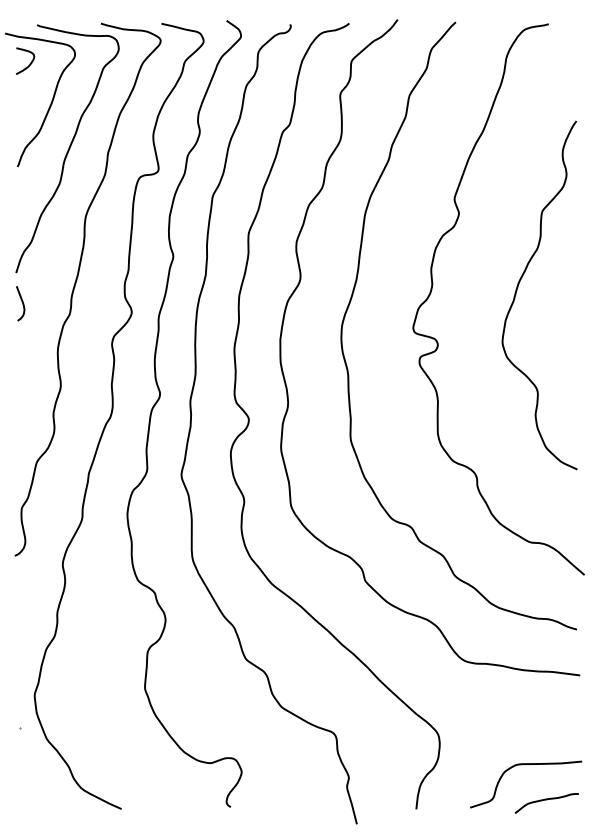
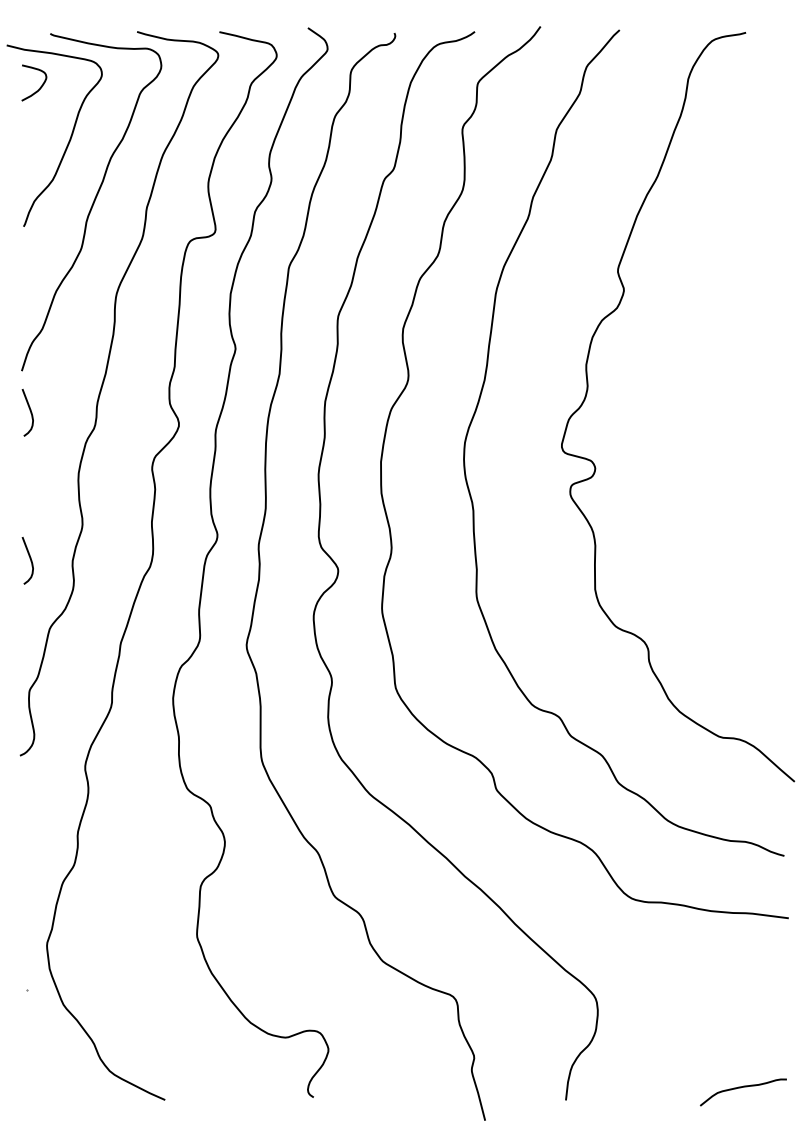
curve: (517, 290) -> (703, 394), removed
curve: (21, 410) -> (29, 558), added
curve: (526, 764) -> (715, 1039), removed

